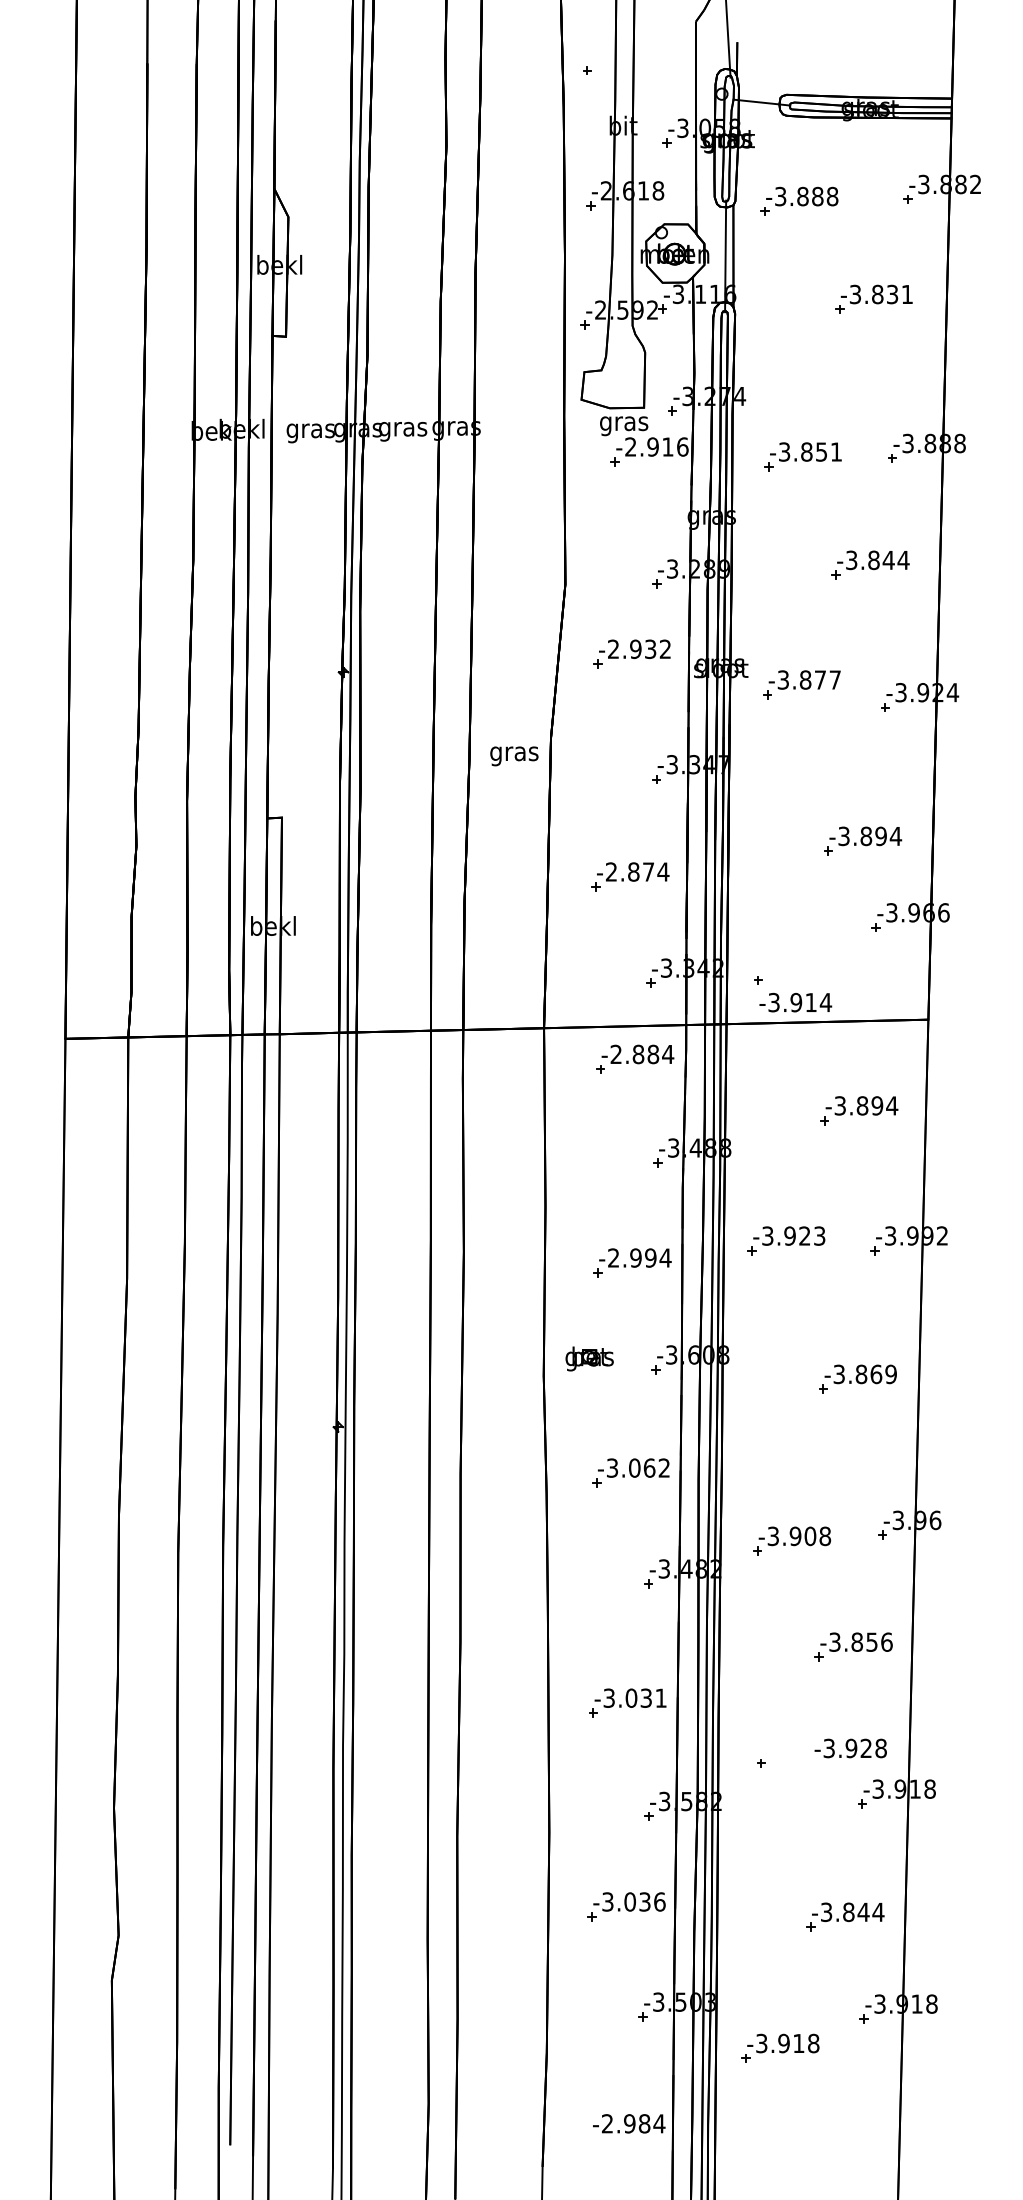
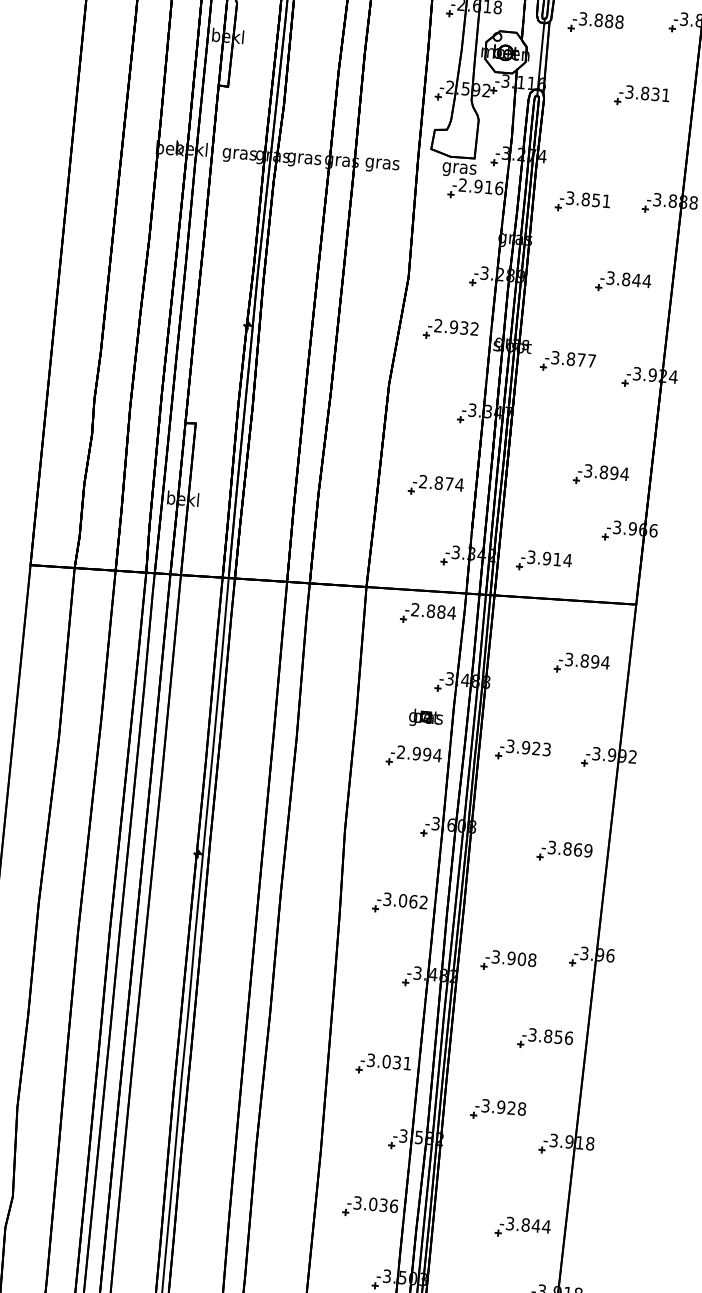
text: (514, 756) -> (382, 165), moved
text: (795, 1002) -> (546, 558), moved
part: (589, 1358) -> (425, 718), moved
text: (850, 1748) -> (500, 1107), moved

